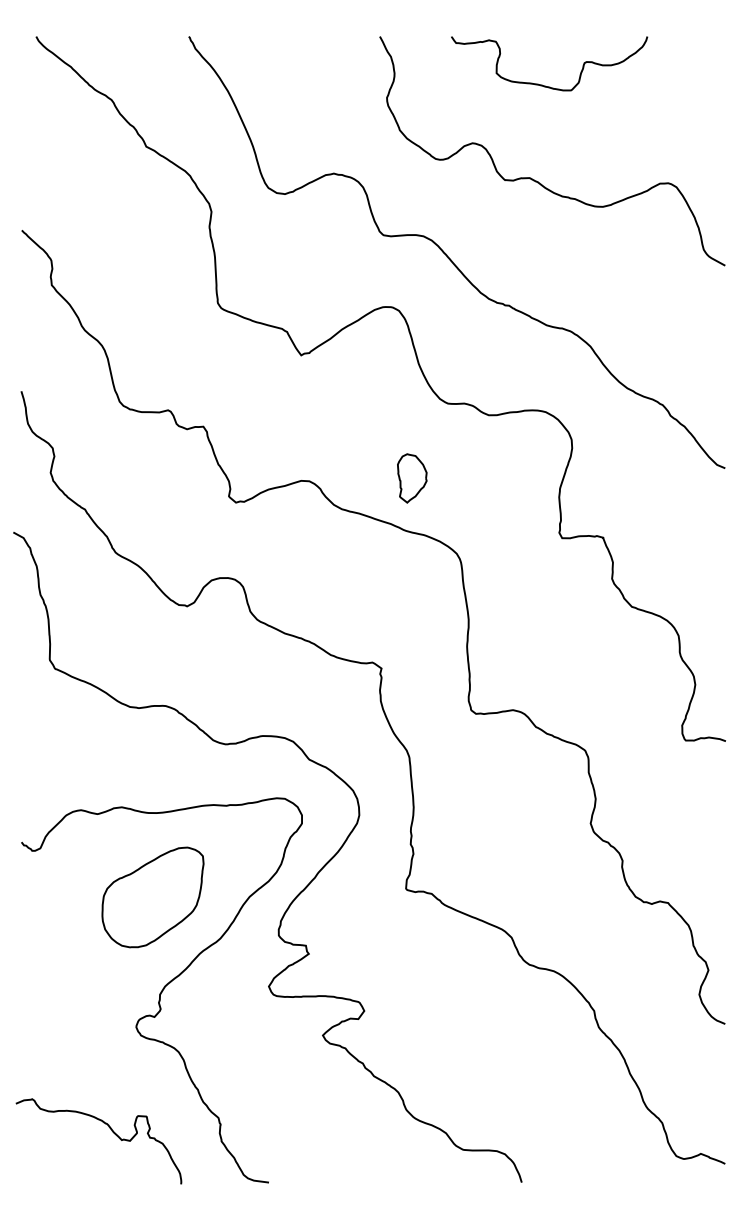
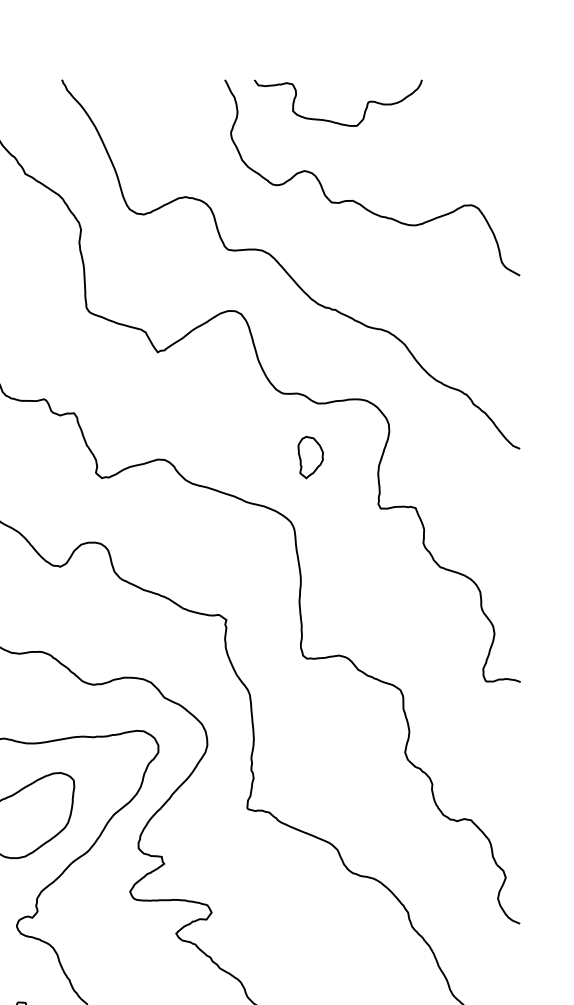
curve: (542, 84) -> (332, 120), moved
part: (412, 478) -> (310, 457), moved

